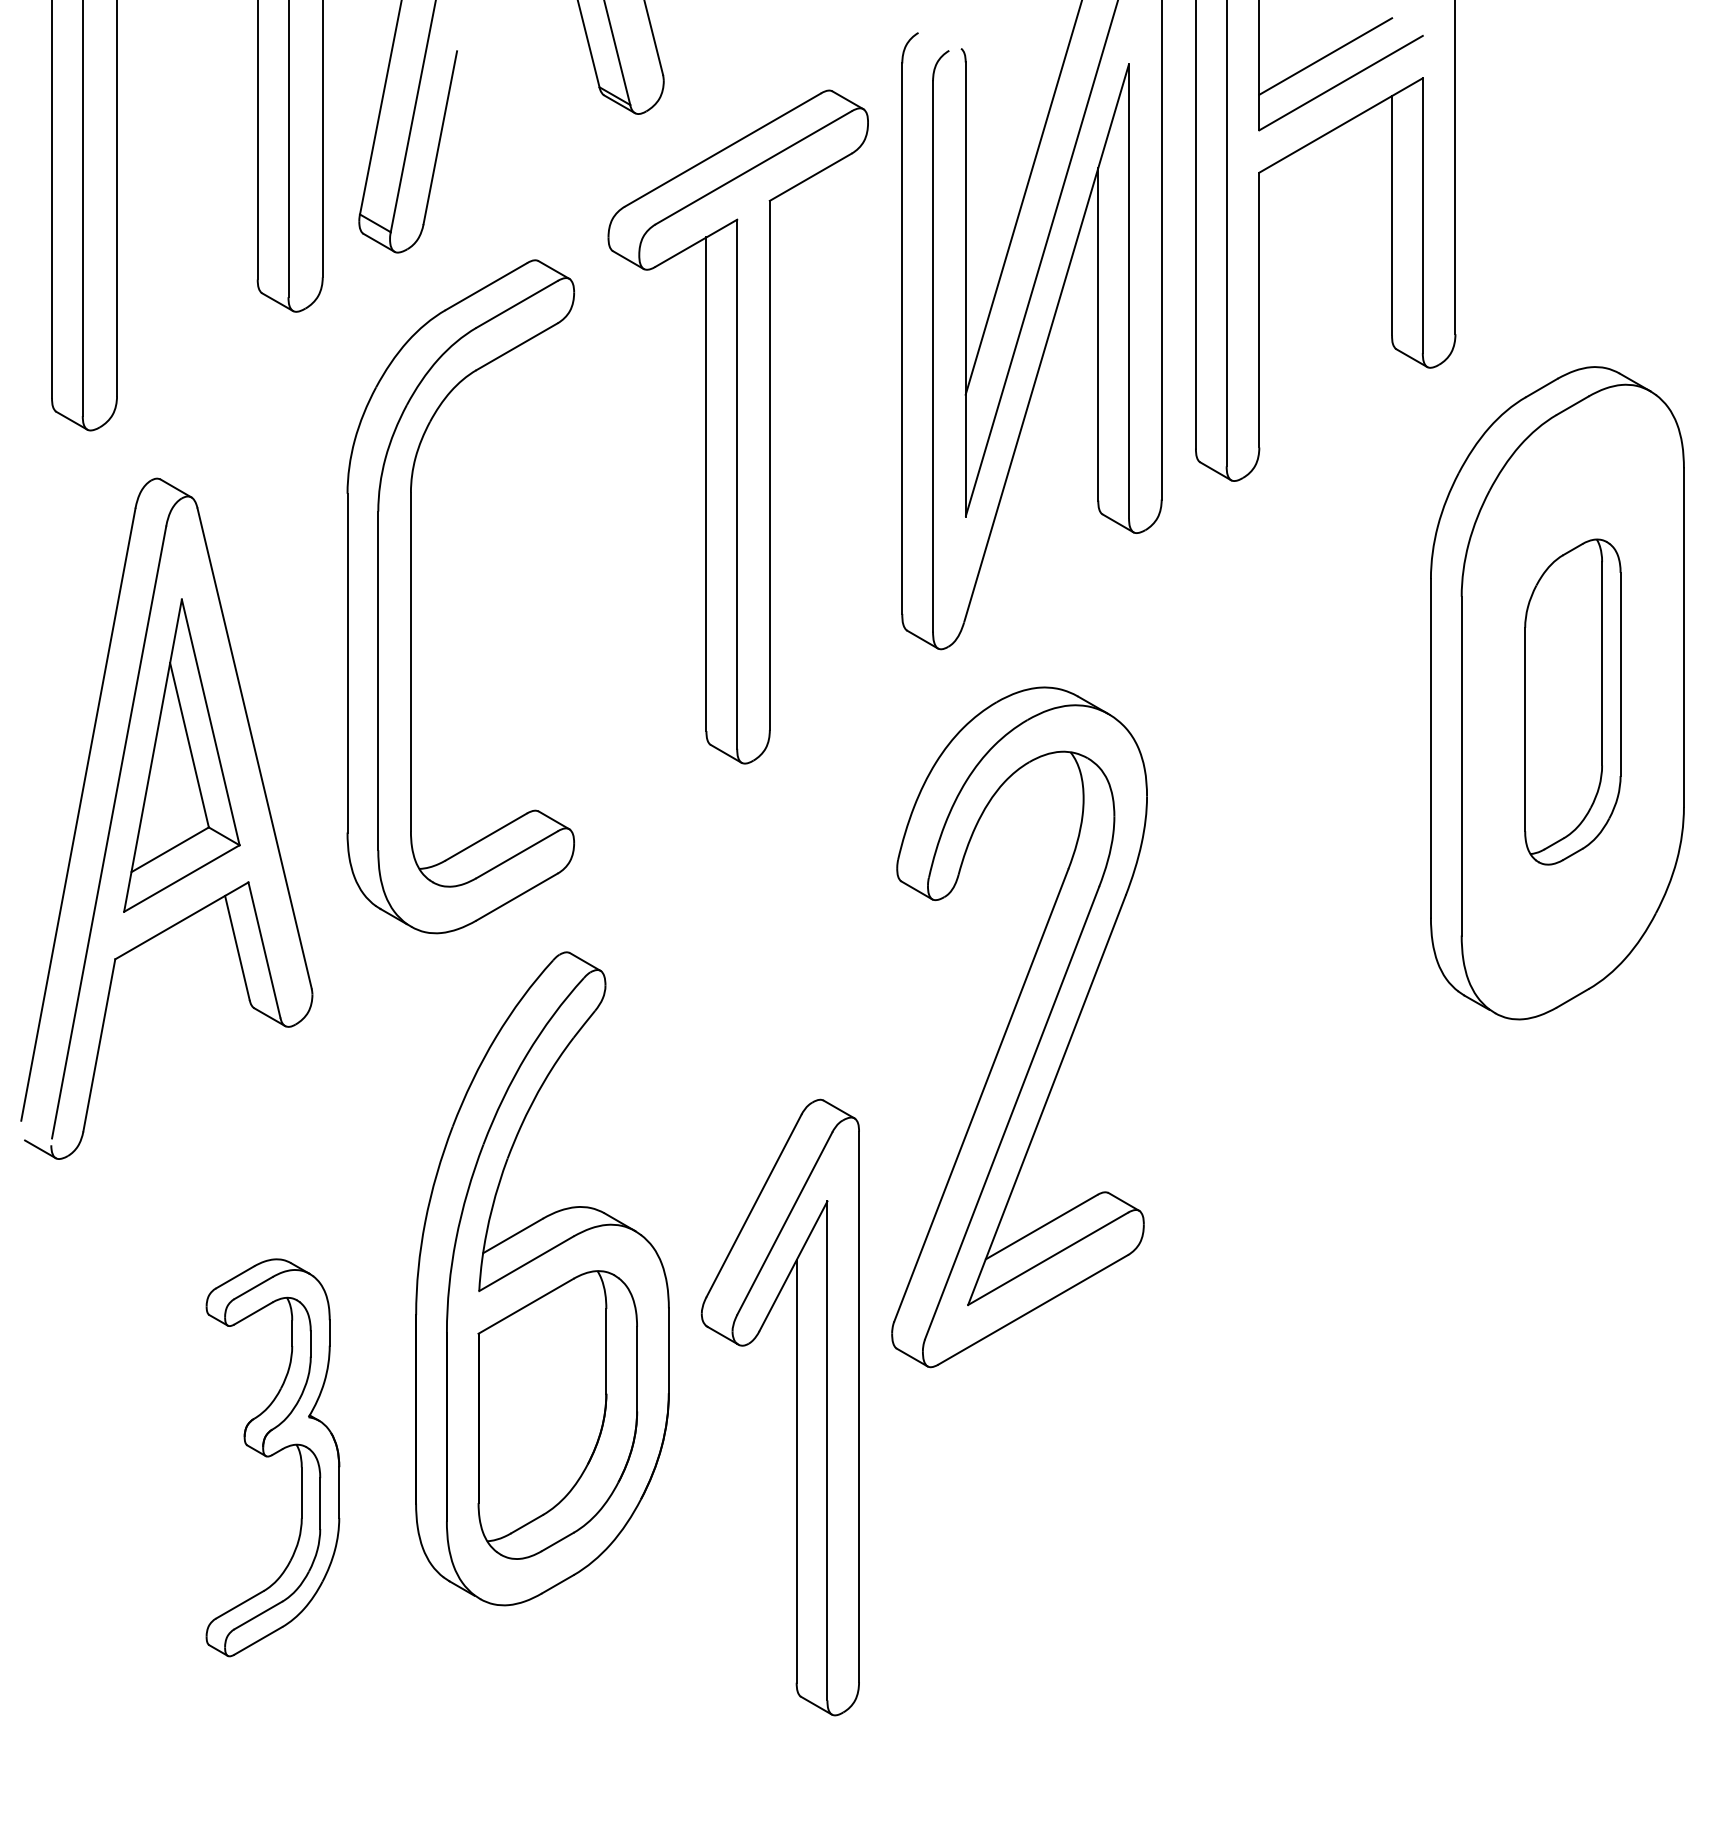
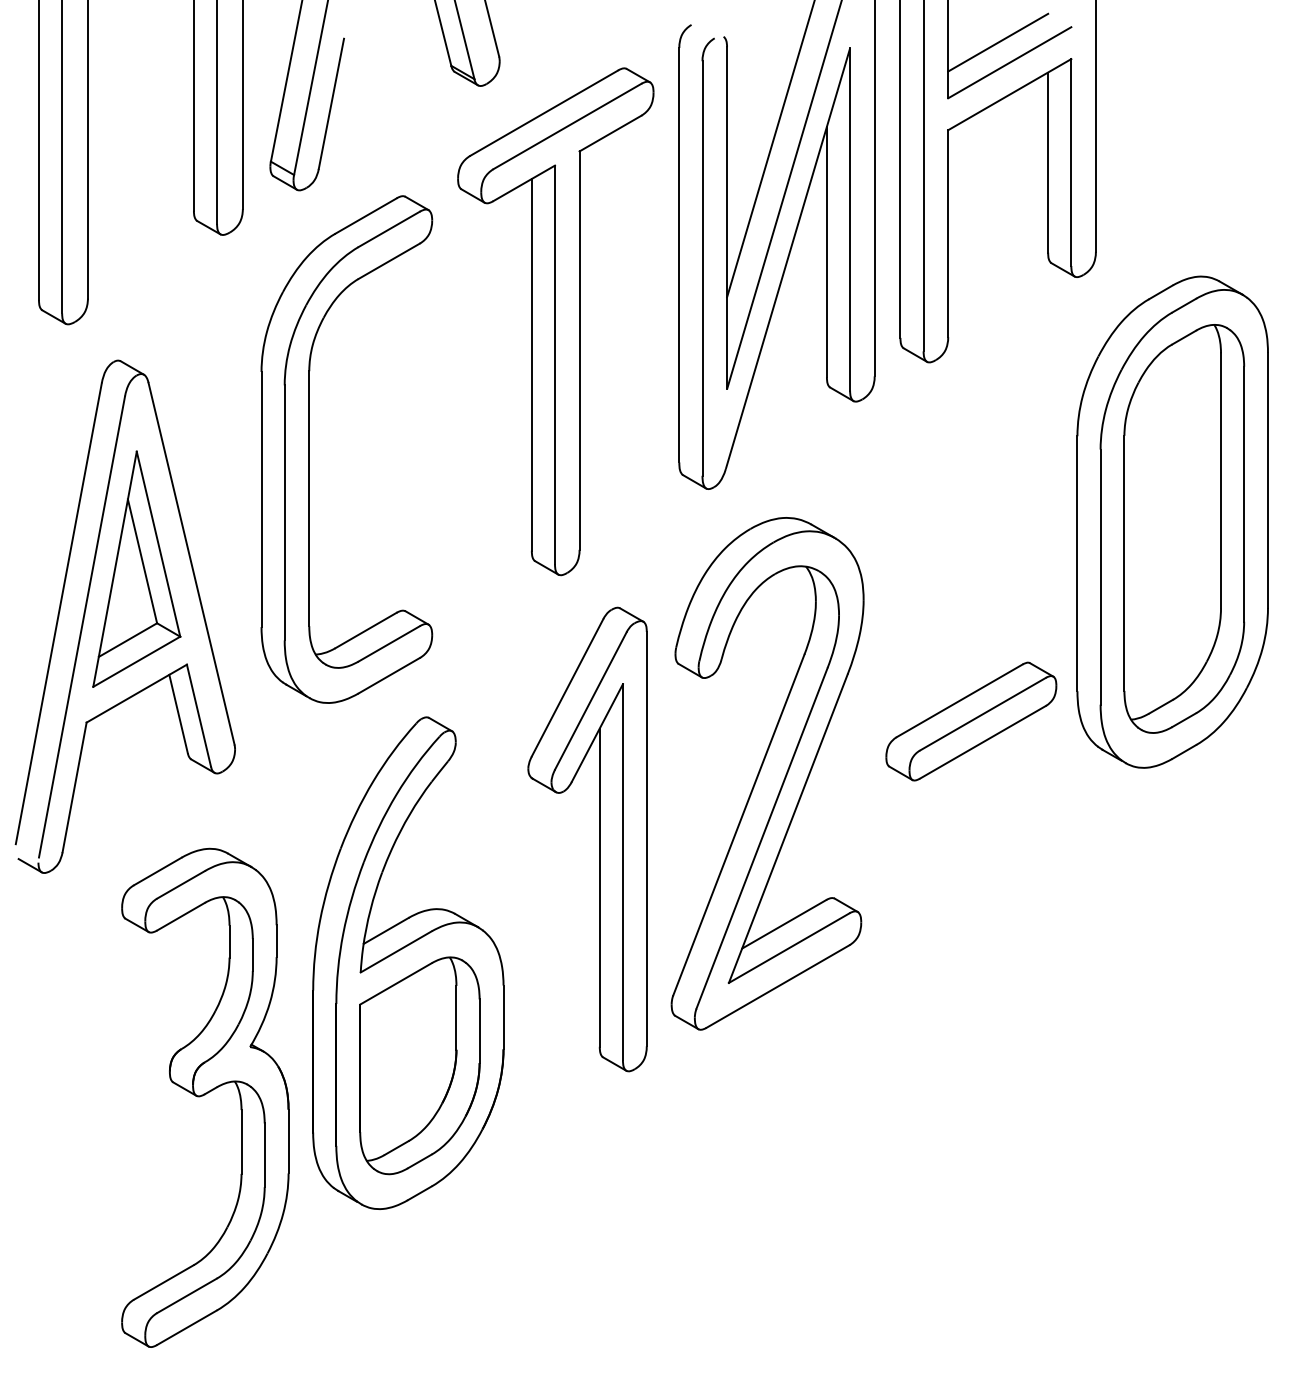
part: (1572, 701) -> (1184, 528), size x1.67
part: (1289, 957) -> (970, 721), added
part: (796, 1407) -> (599, 839), moved
part: (272, 1457) -> (205, 1097), size x1.67

